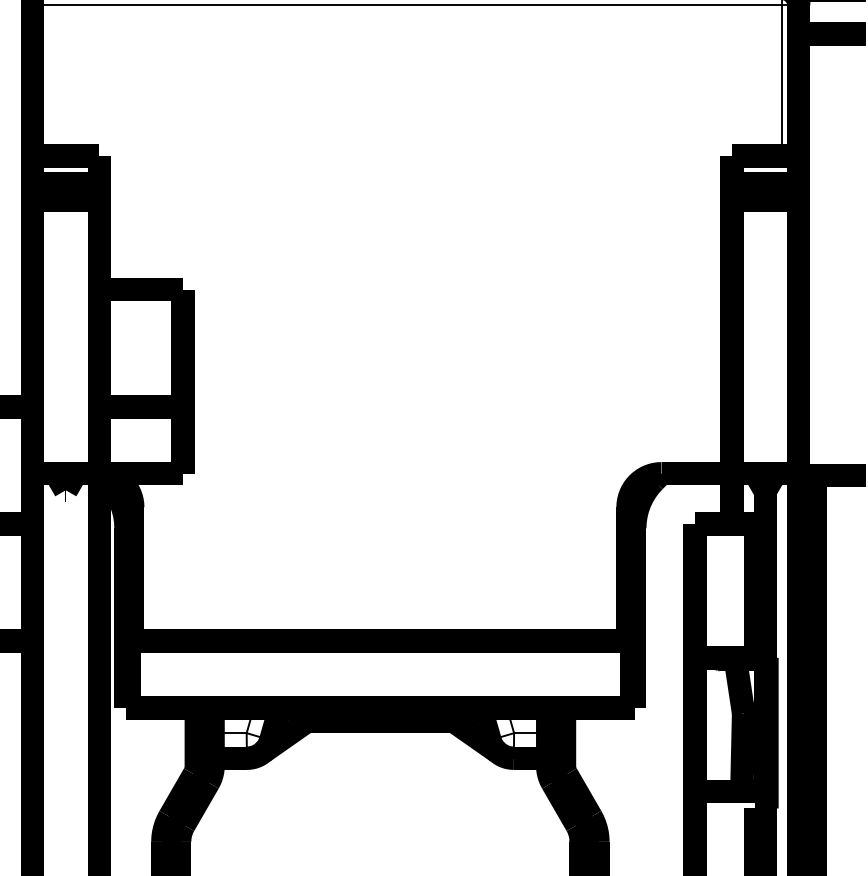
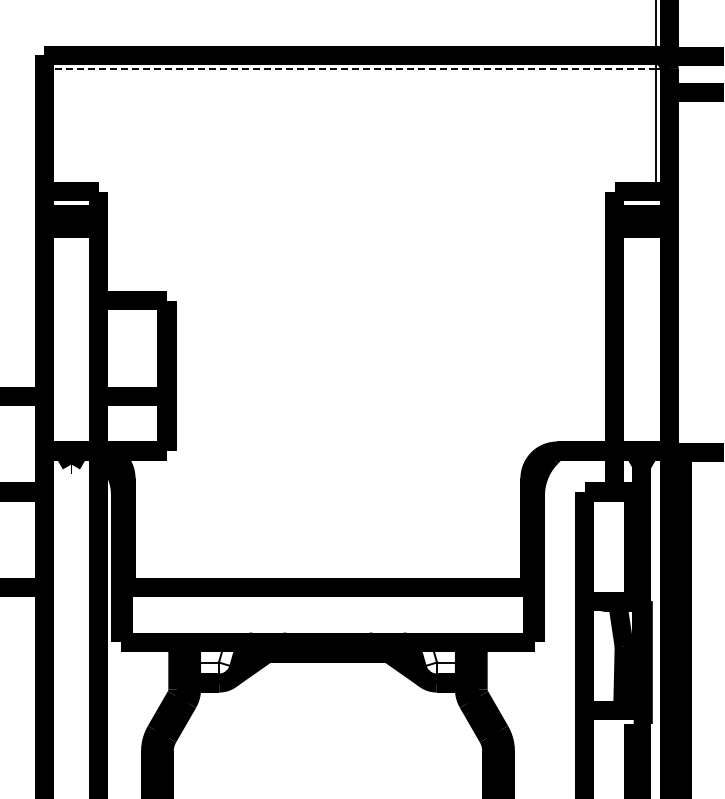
line: (406, 4) -> (349, 68), solid -> dashed

